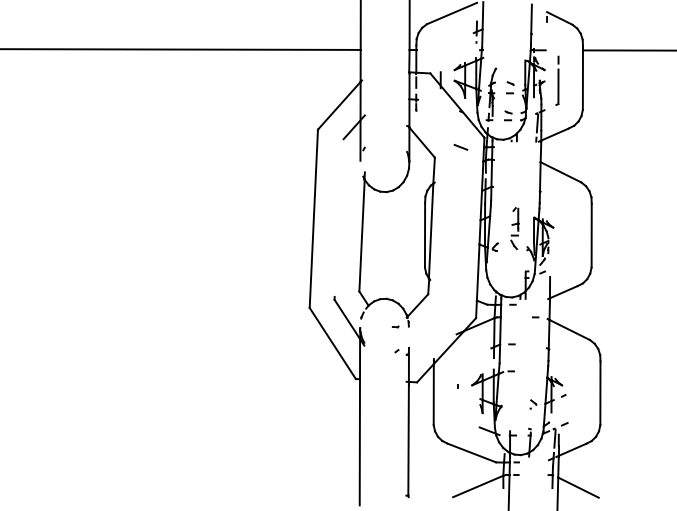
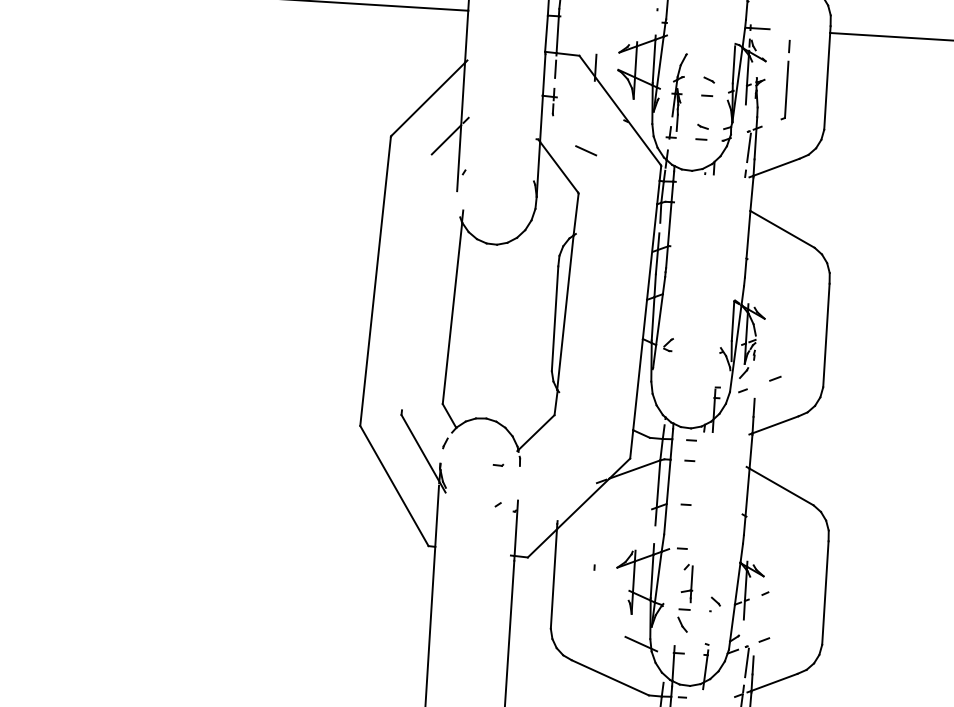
line: (460, 146) -> (585, 149), moved
part: (514, 228) -> (684, 598), moved
line: (562, 263) -> (776, 377), added
line: (535, 317) -> (689, 461), moved

